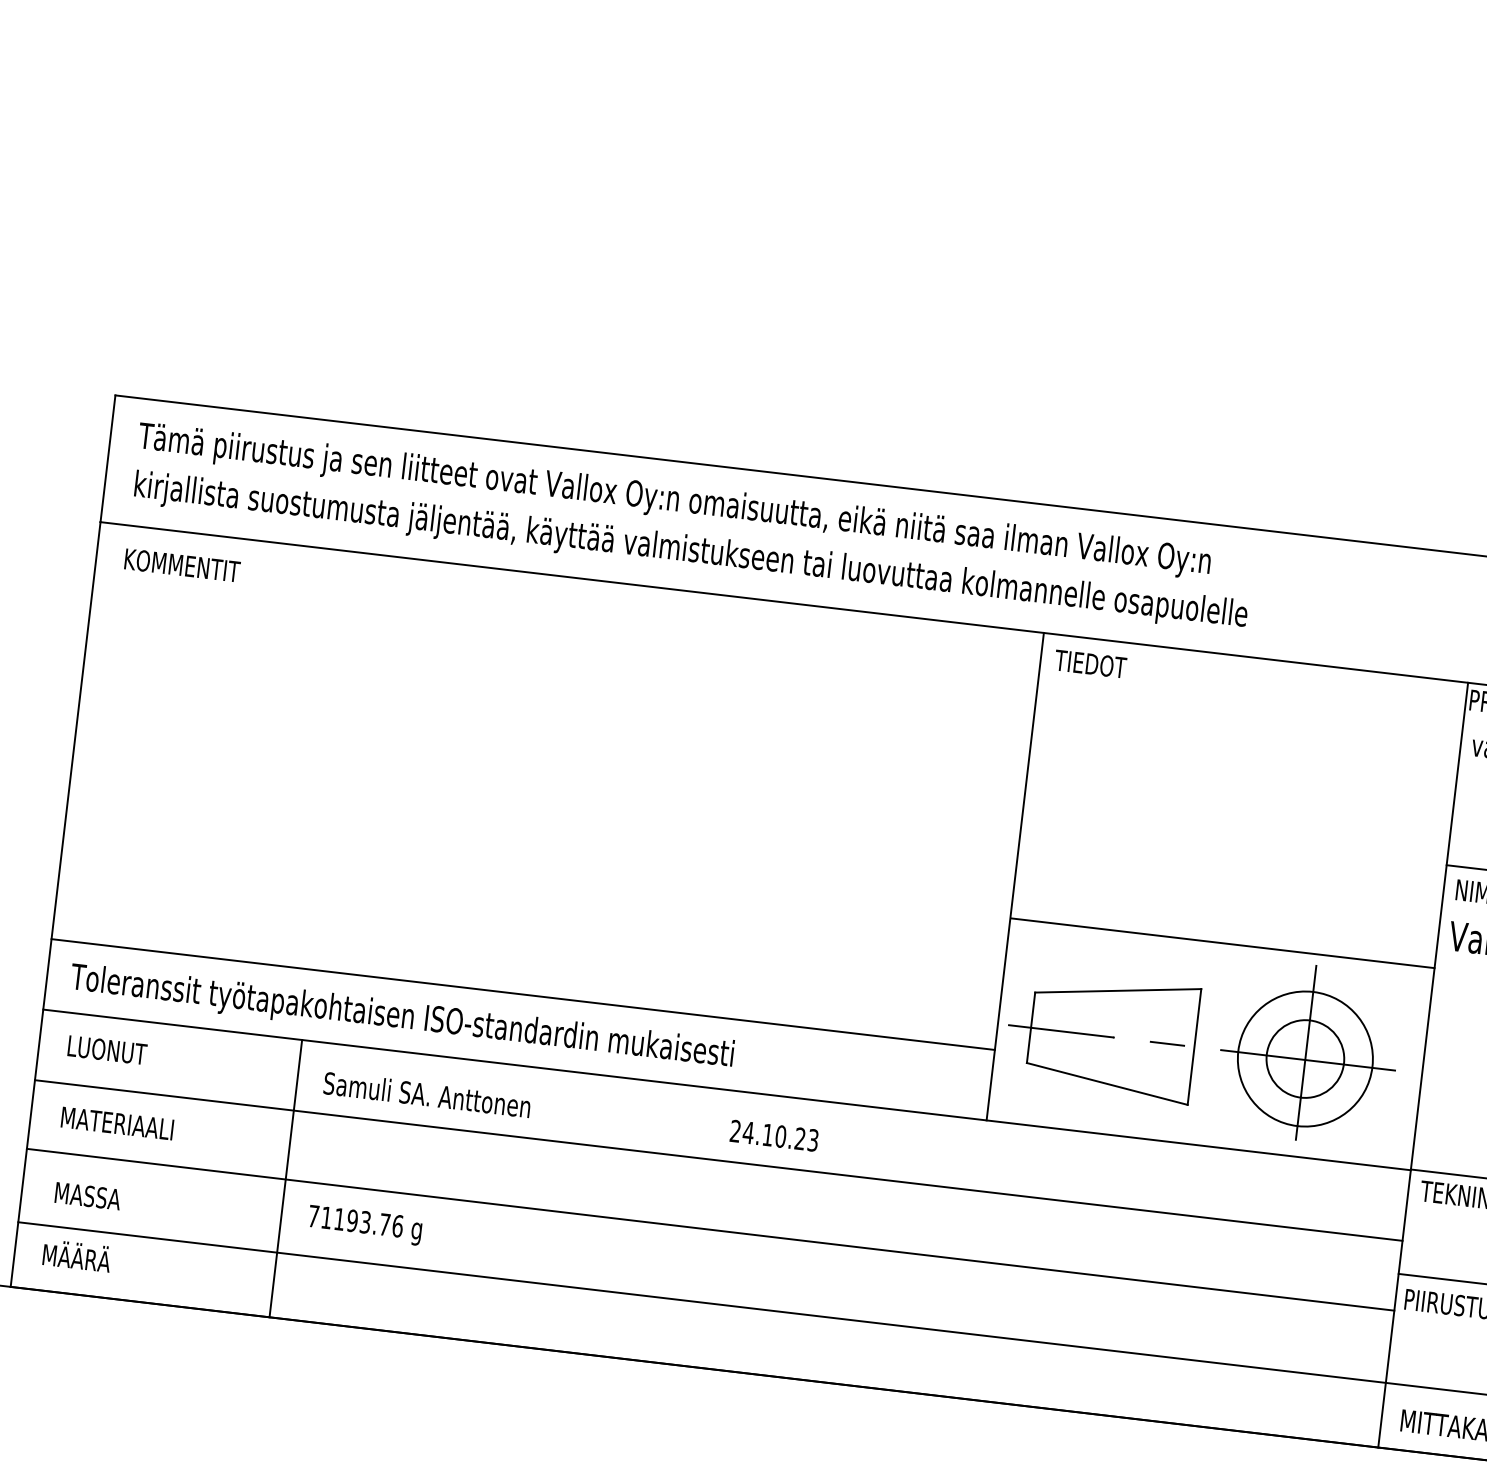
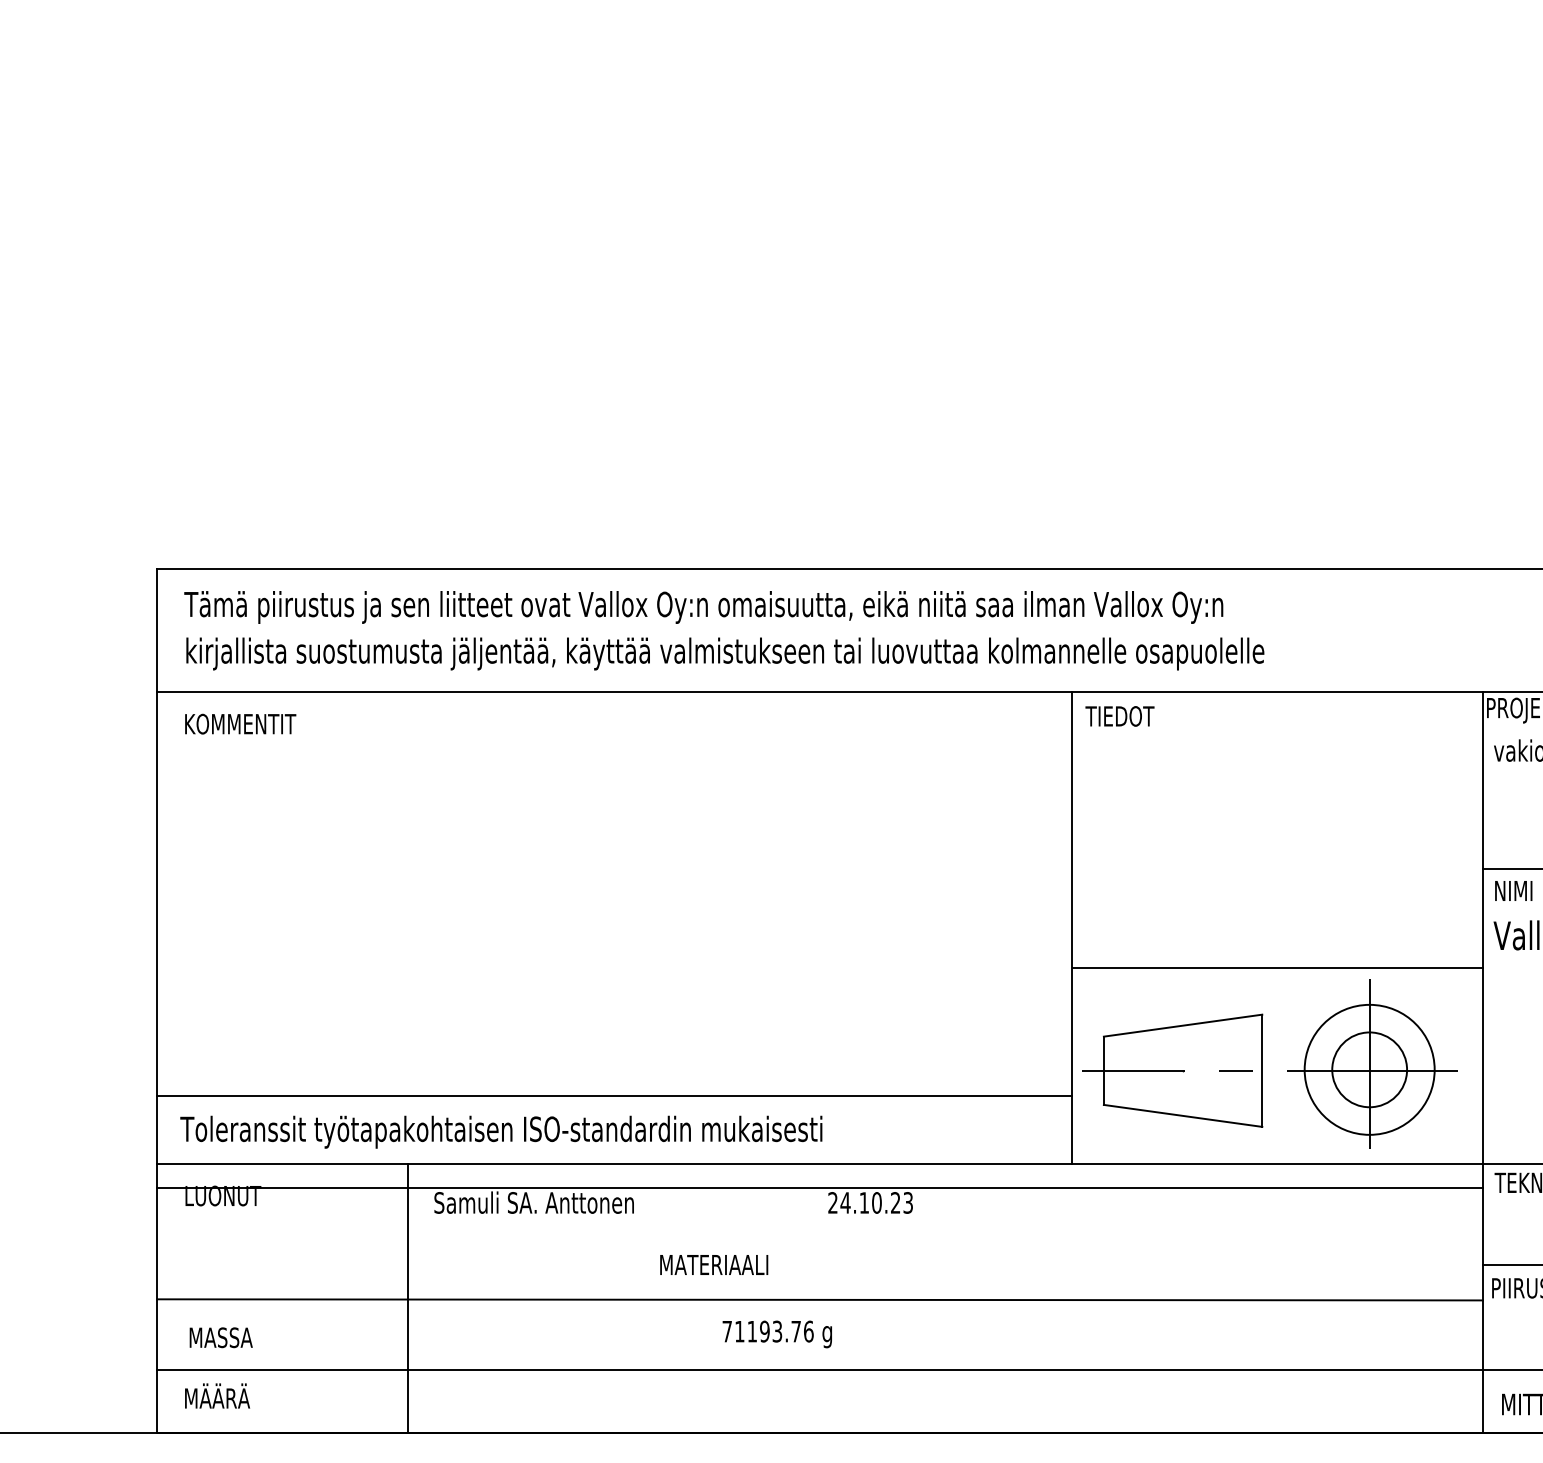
text: (117, 1123) -> (714, 1264), moved
line: (718, 1160) -> (819, 1187), moved
text: (364, 1225) -> (776, 1334), moved

